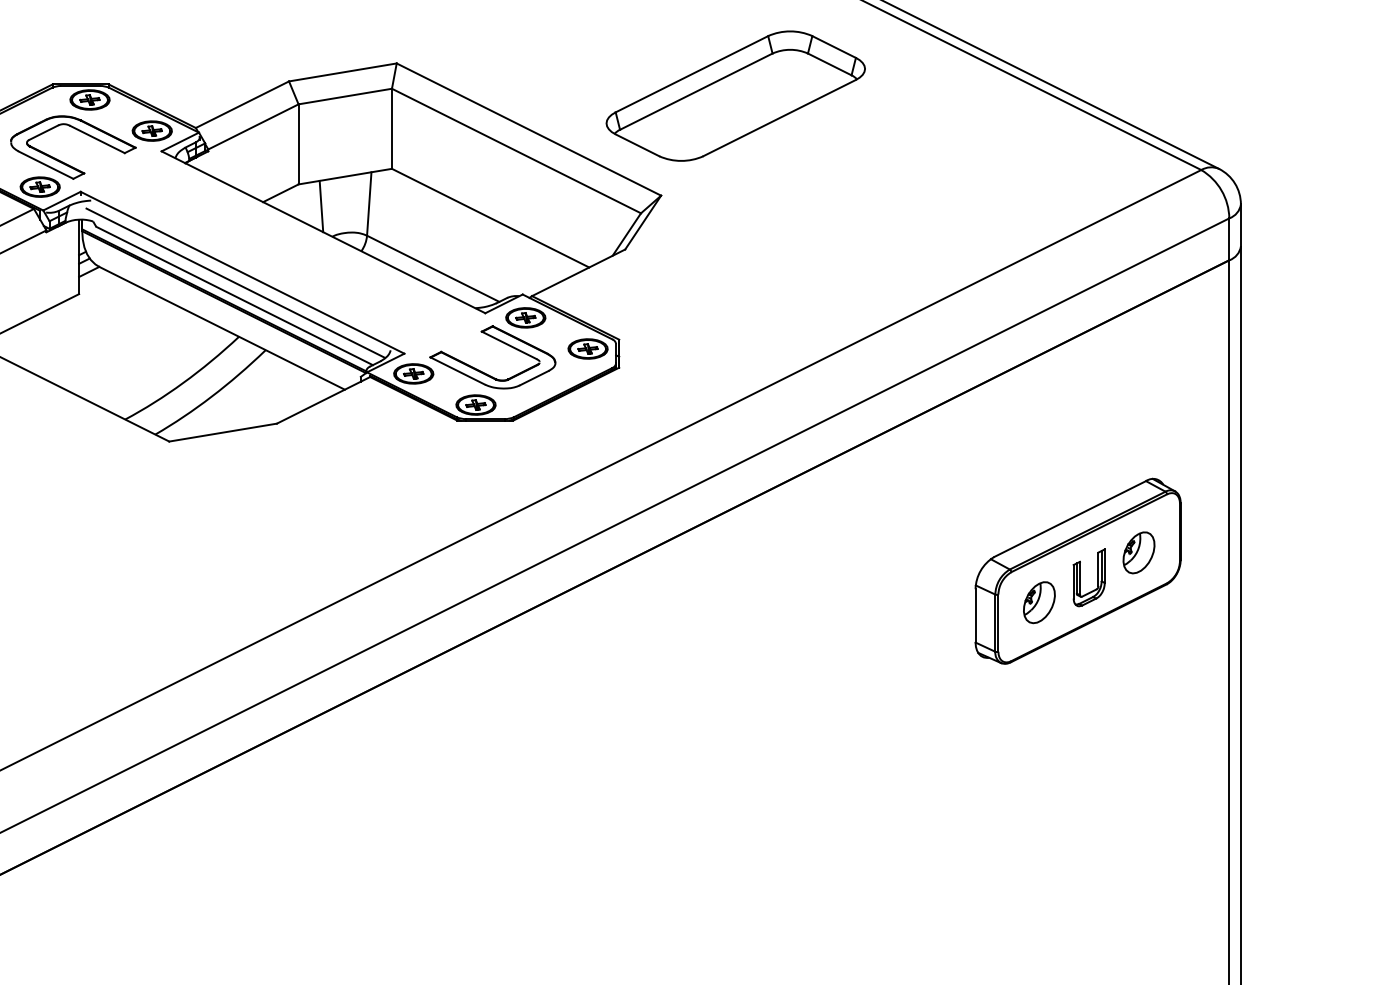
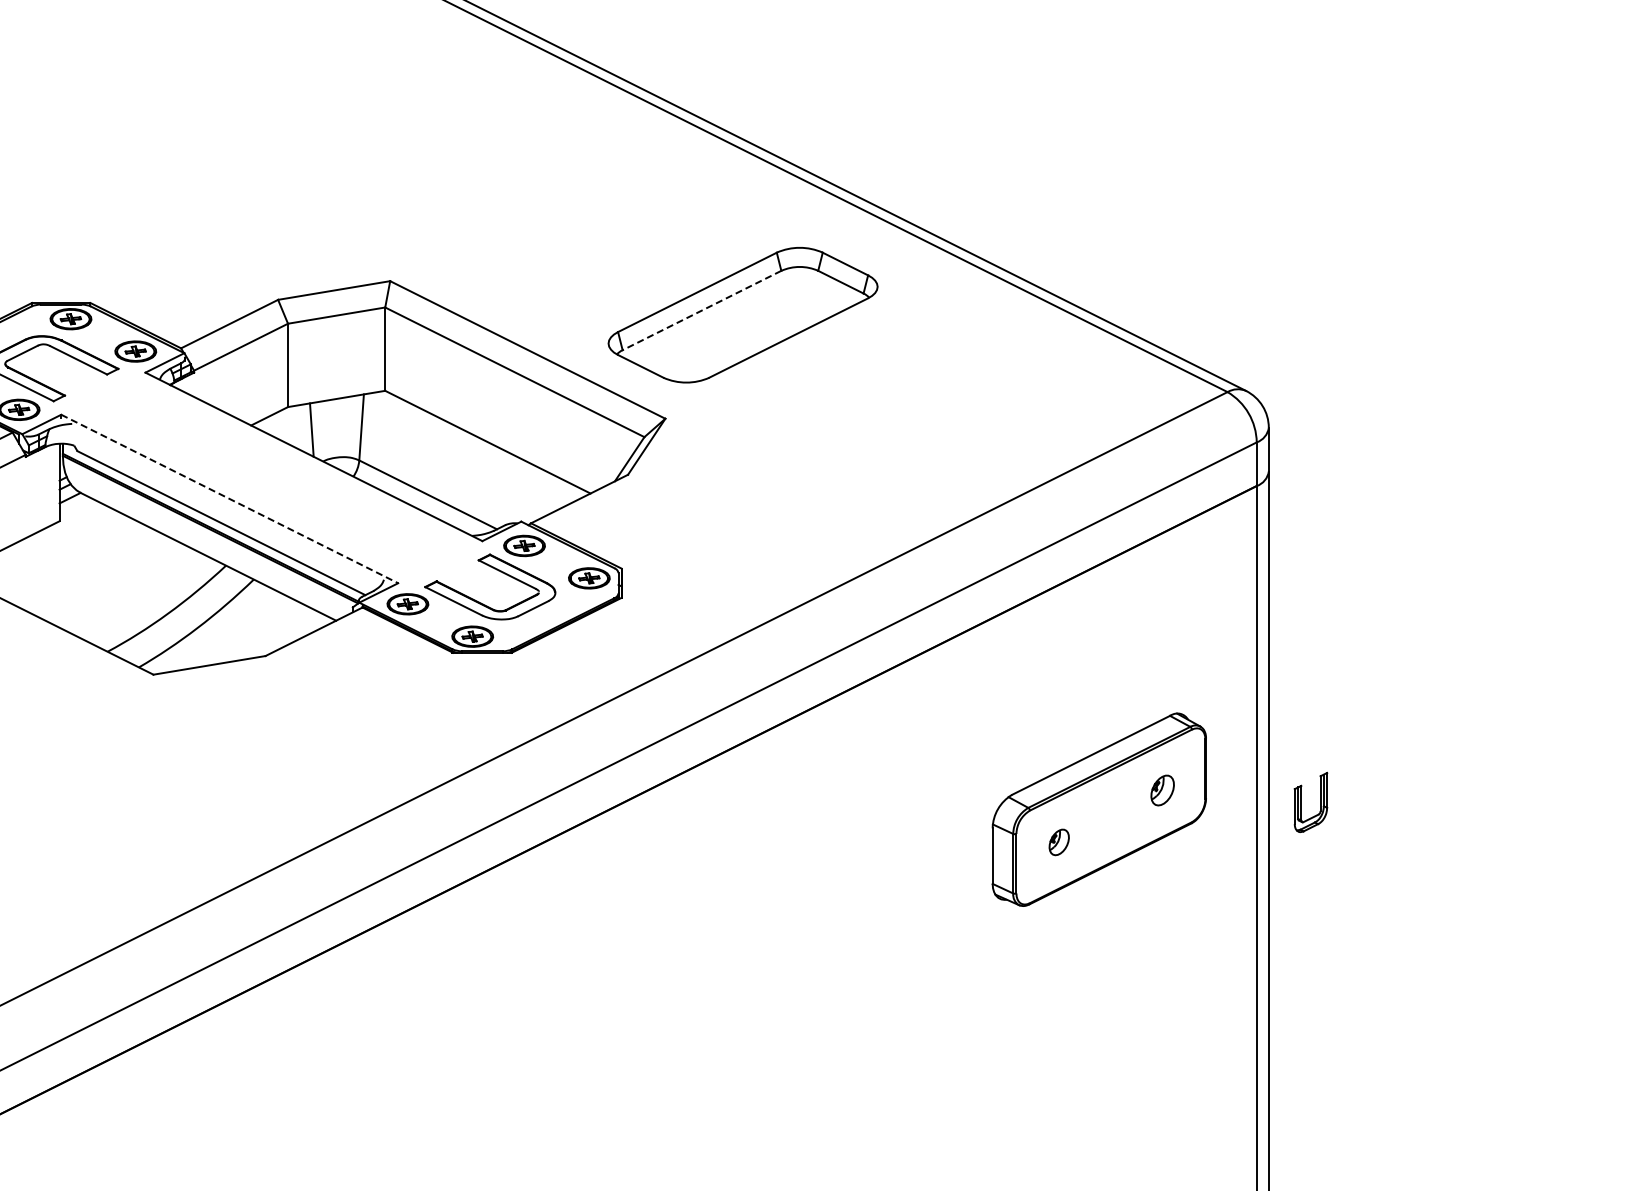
line: (696, 91) -> (702, 310), solid -> dashed
line: (243, 273) -> (230, 499), solid -> dashed
line: (235, 282) -> (222, 509), removed
part: (1138, 552) -> (1162, 790), size x0.7
part: (1080, 576) -> (1301, 801), moved
part: (1039, 602) -> (1059, 842), size x0.6

